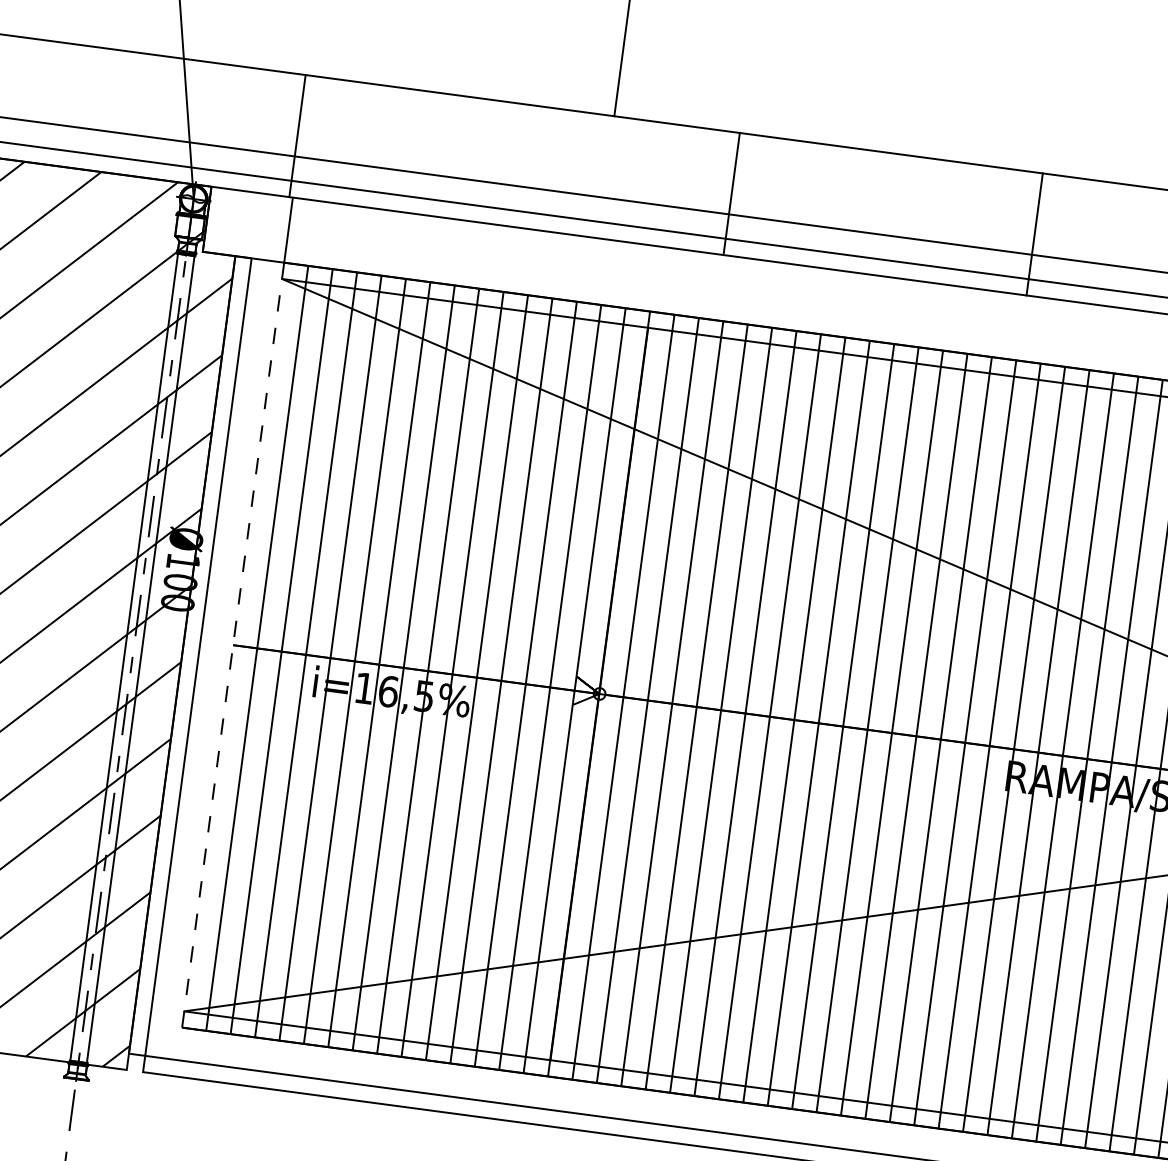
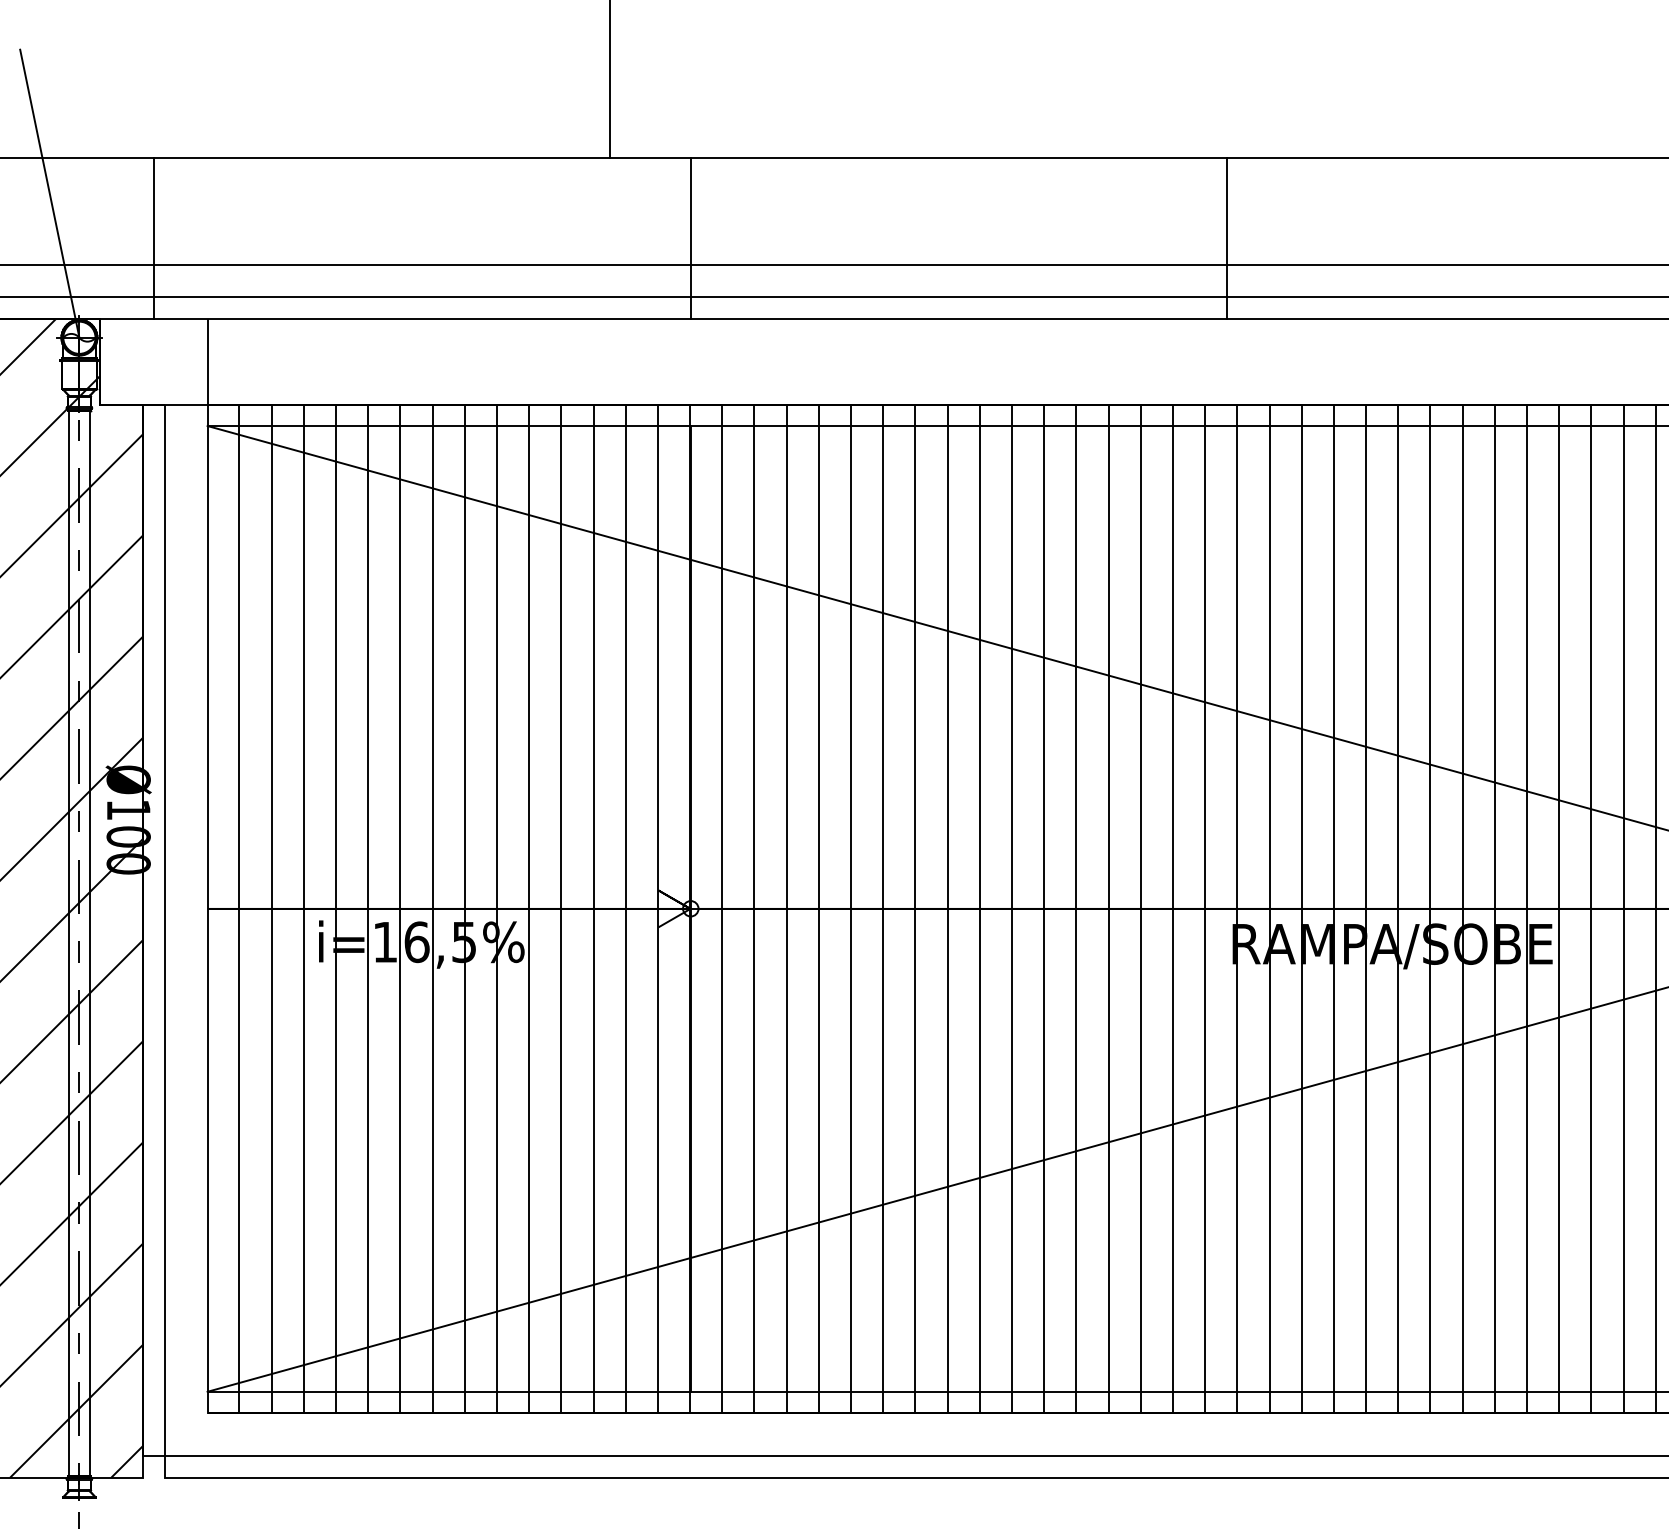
line: (297, 135) -> (153, 237), moved
line: (731, 193) -> (690, 237), moved
line: (1035, 233) -> (1227, 237), moved
line: (233, 645) -> (207, 909), dashed -> solid

